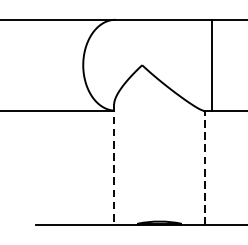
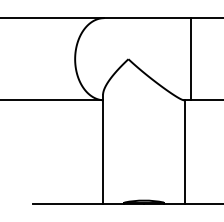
line: (114, 165) -> (103, 149), dashed -> solid
line: (205, 168) -> (185, 152), dashed -> solid

